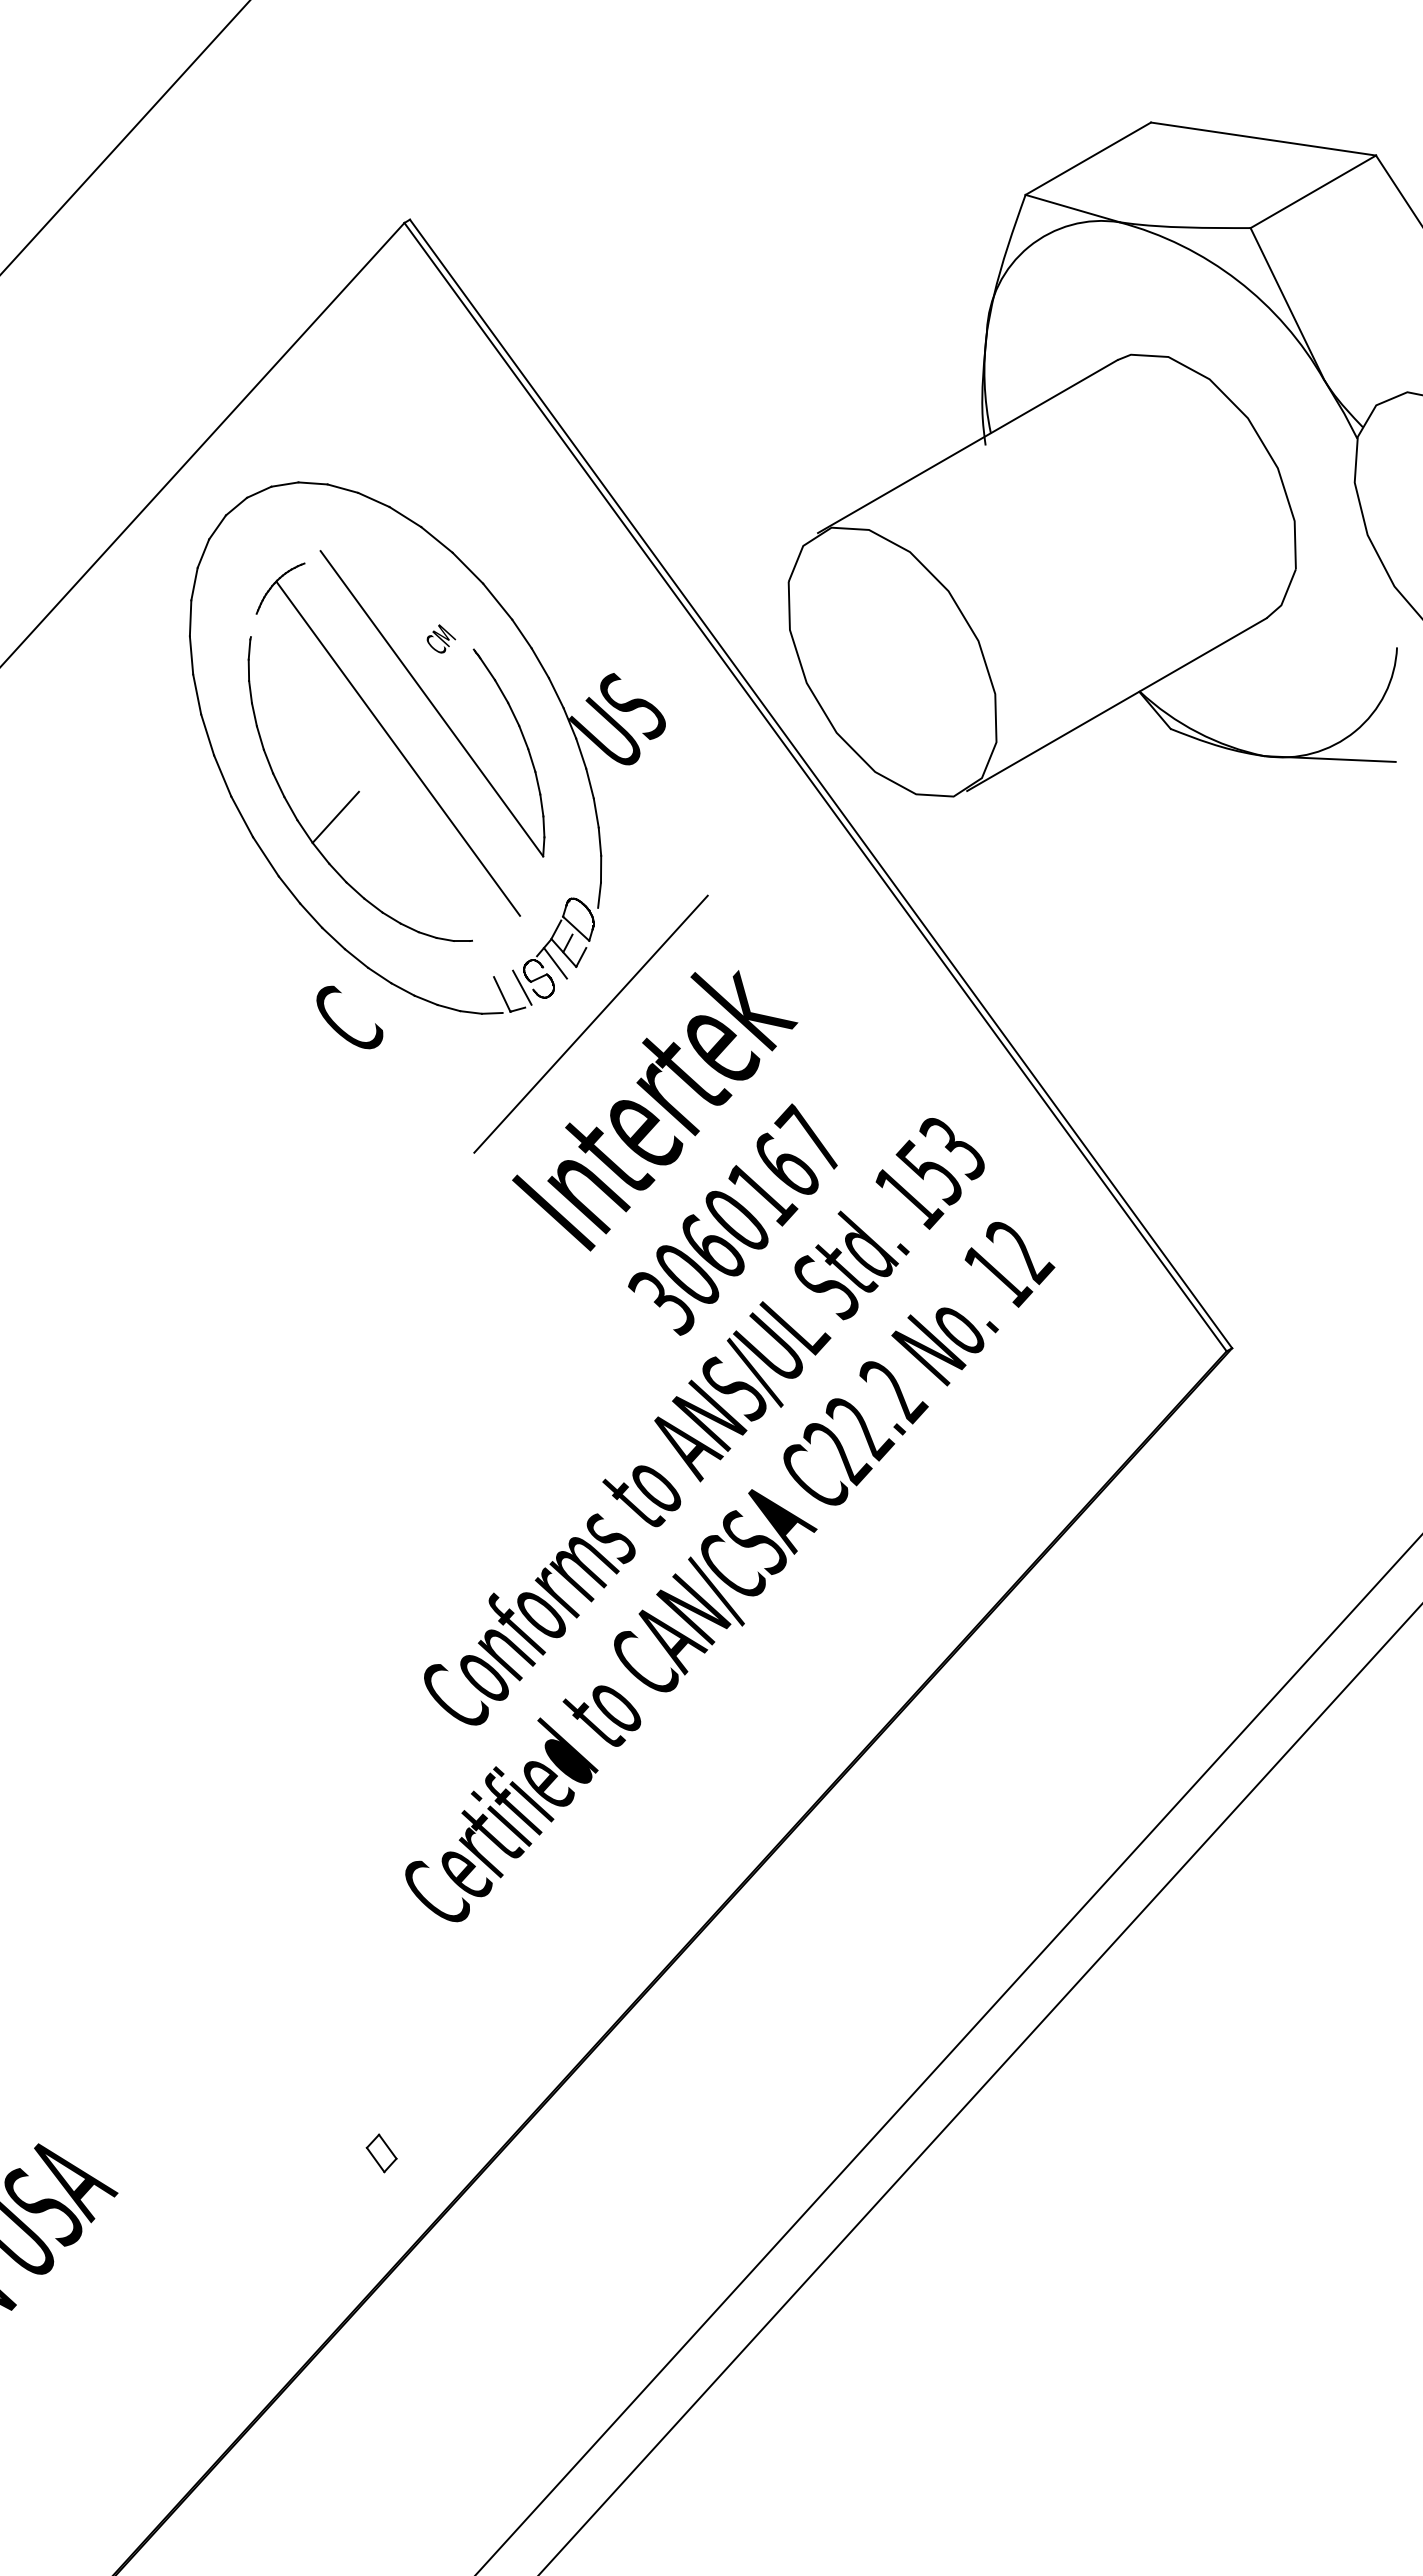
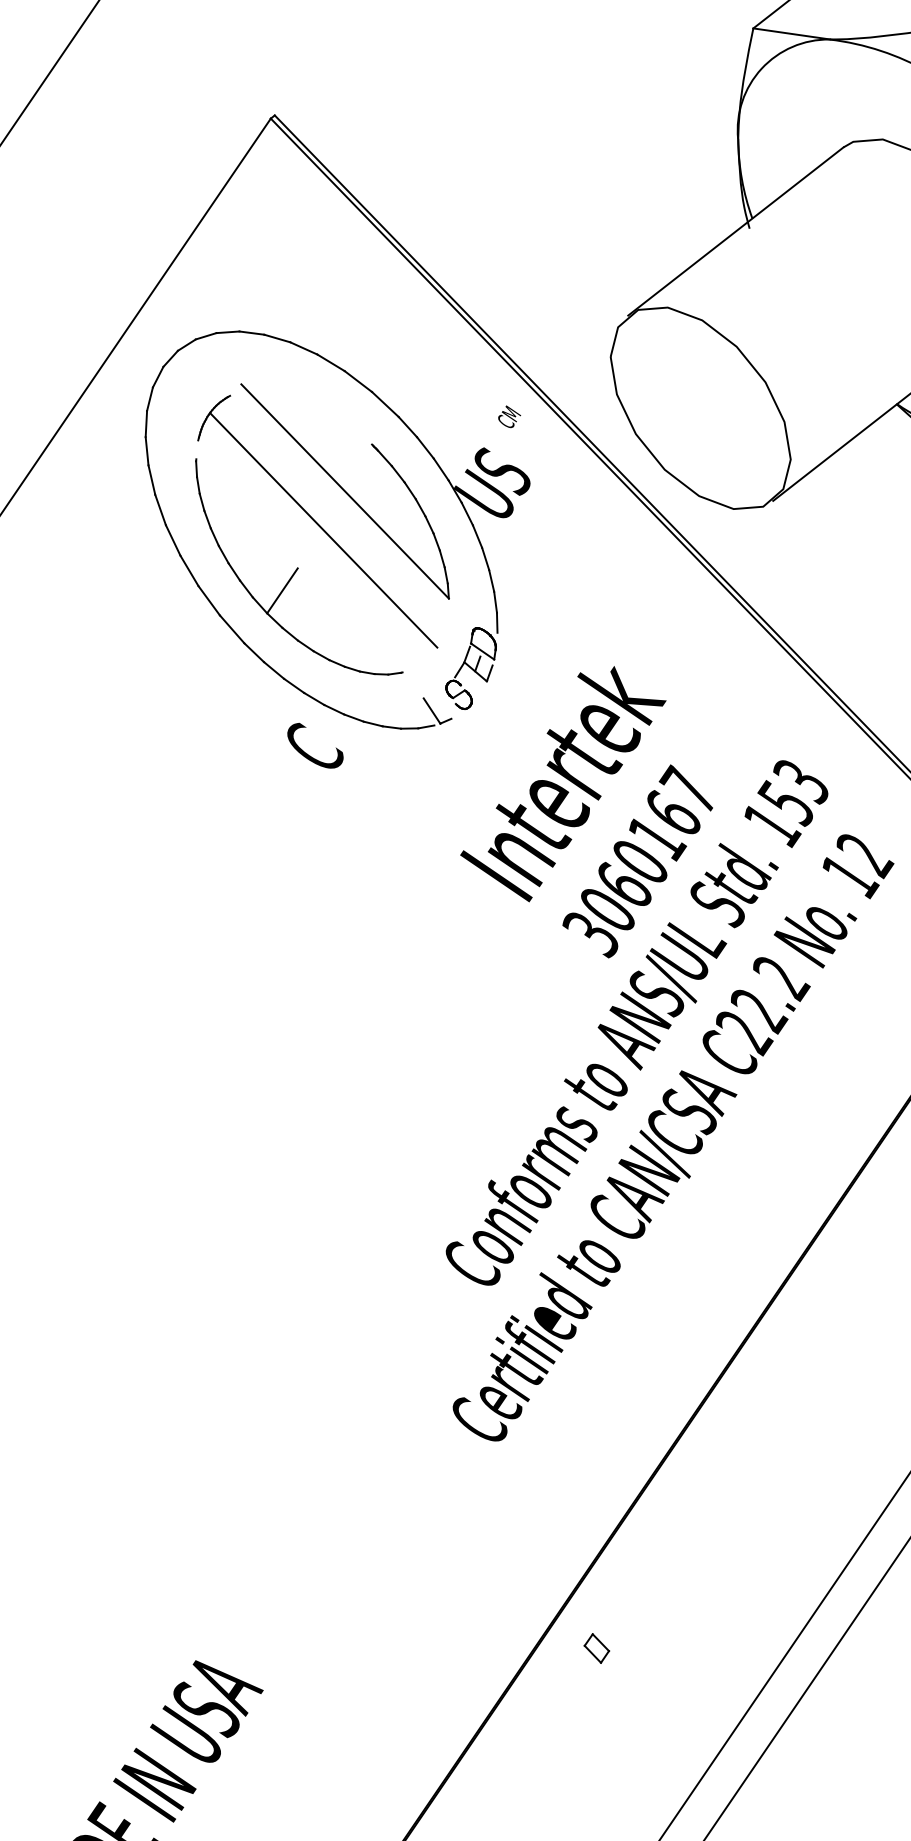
text: (441, 638) -> (509, 416), moved
line: (555, 963) -> (470, 680), removed
line: (522, 987) -> (447, 703), removed
line: (590, 1023) -> (504, 724), removed
part: (381, 2153) -> (596, 1648), moved

